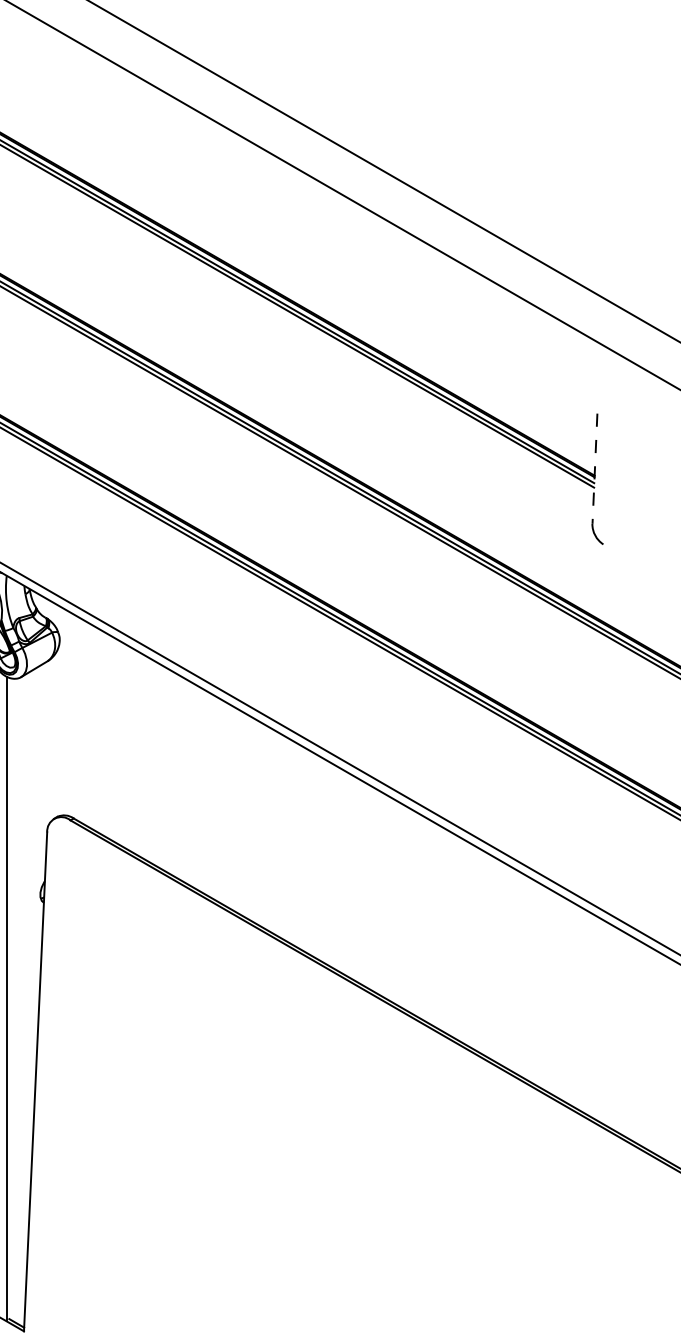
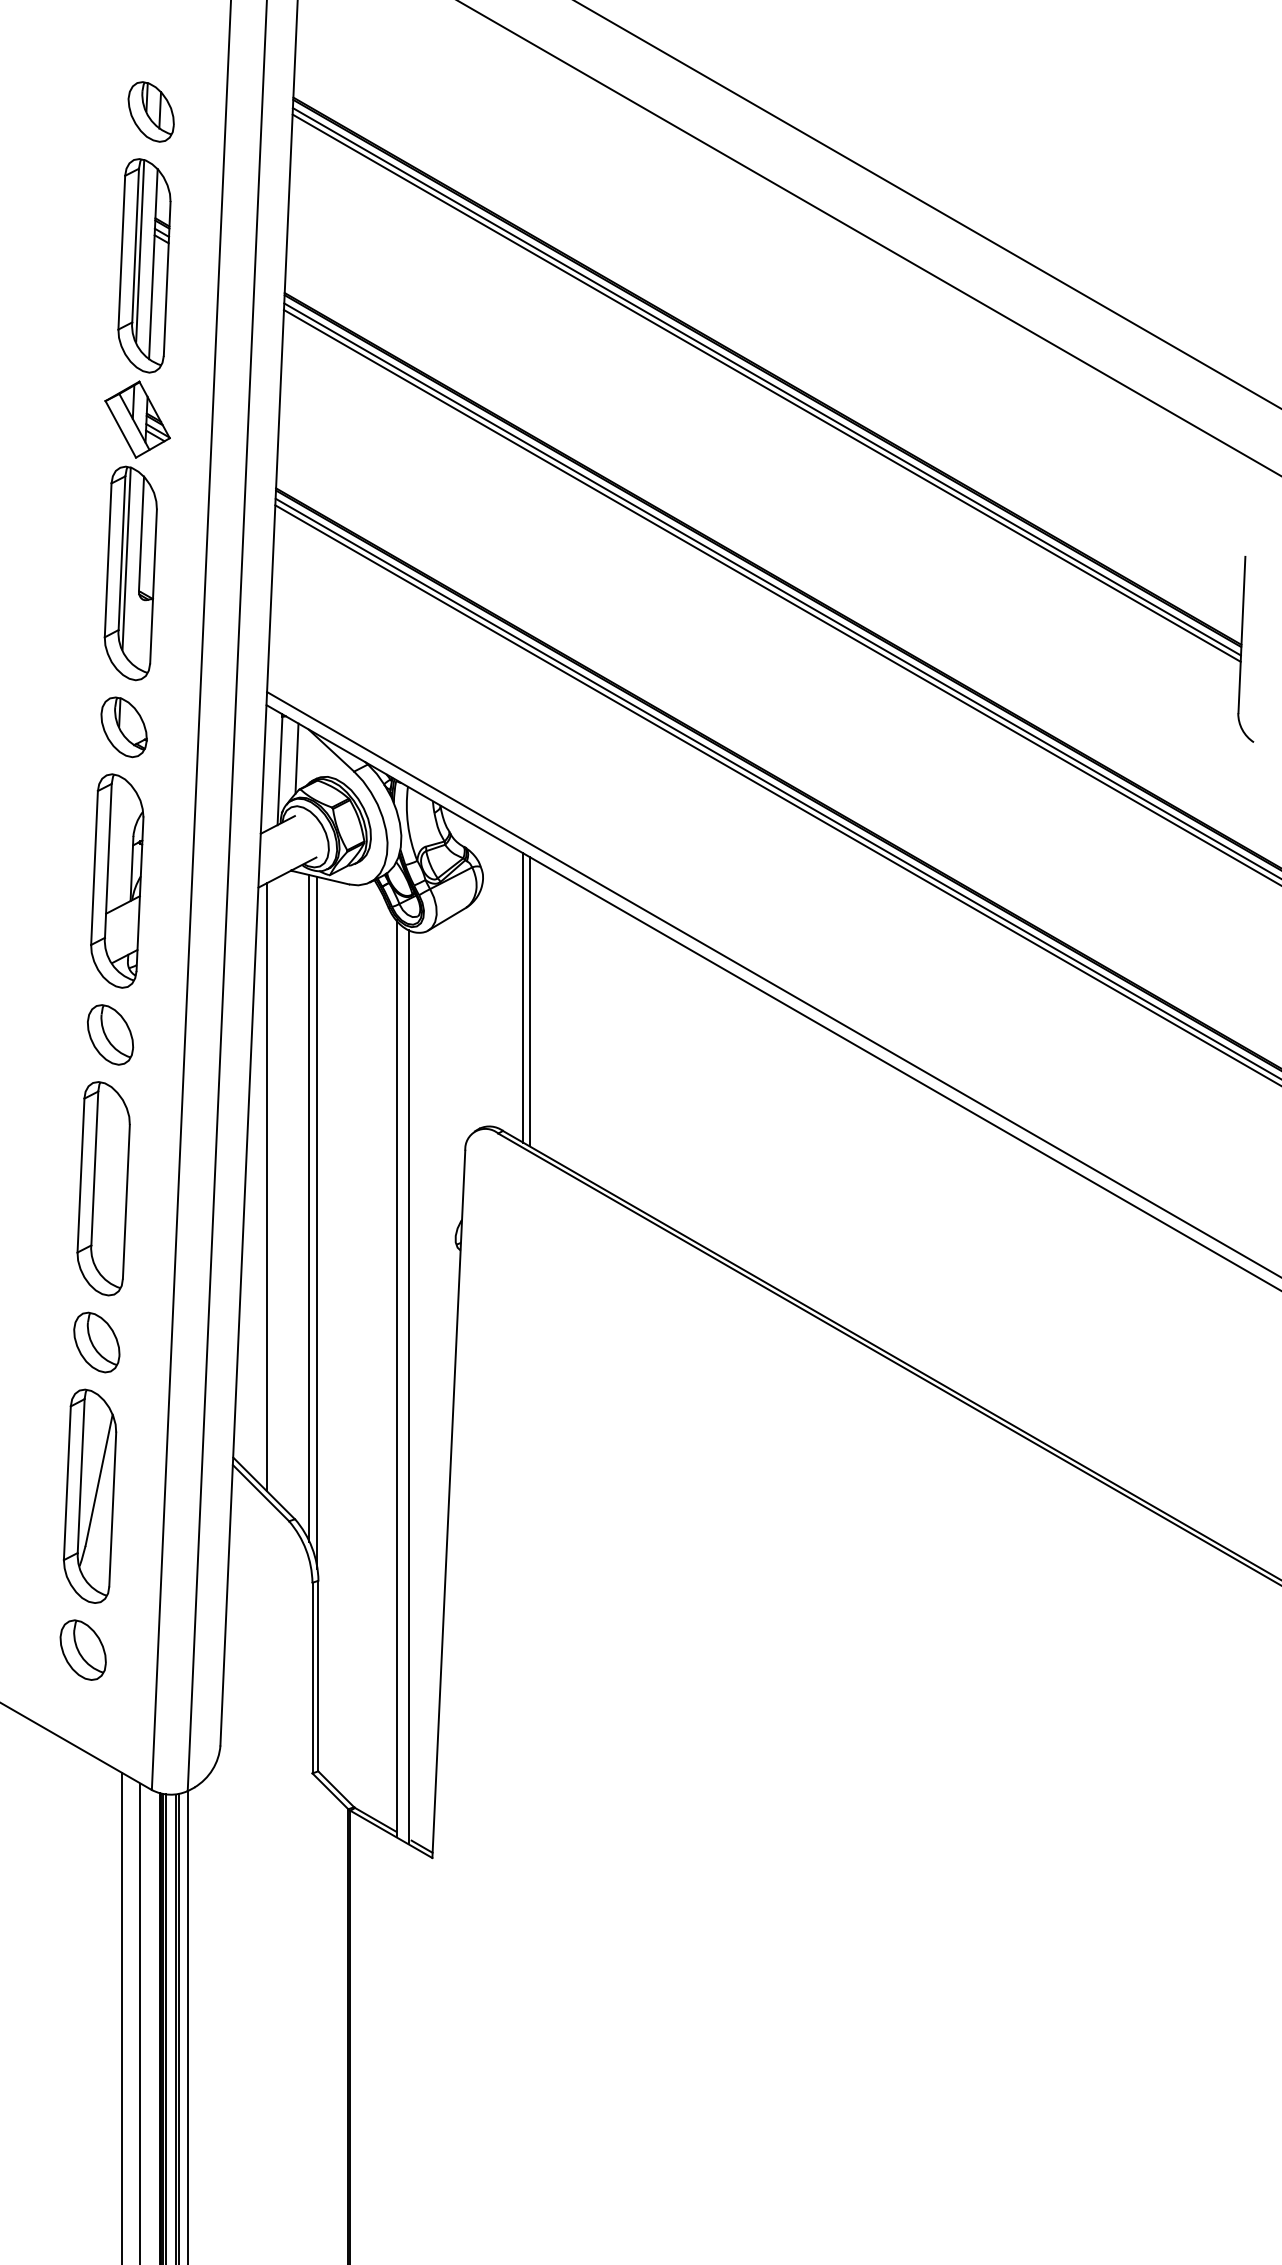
line: (594, 469) -> (1241, 635), dashed -> solid
line: (88, 724) -> (523, 997), added
line: (92, 727) -> (529, 1001), added

